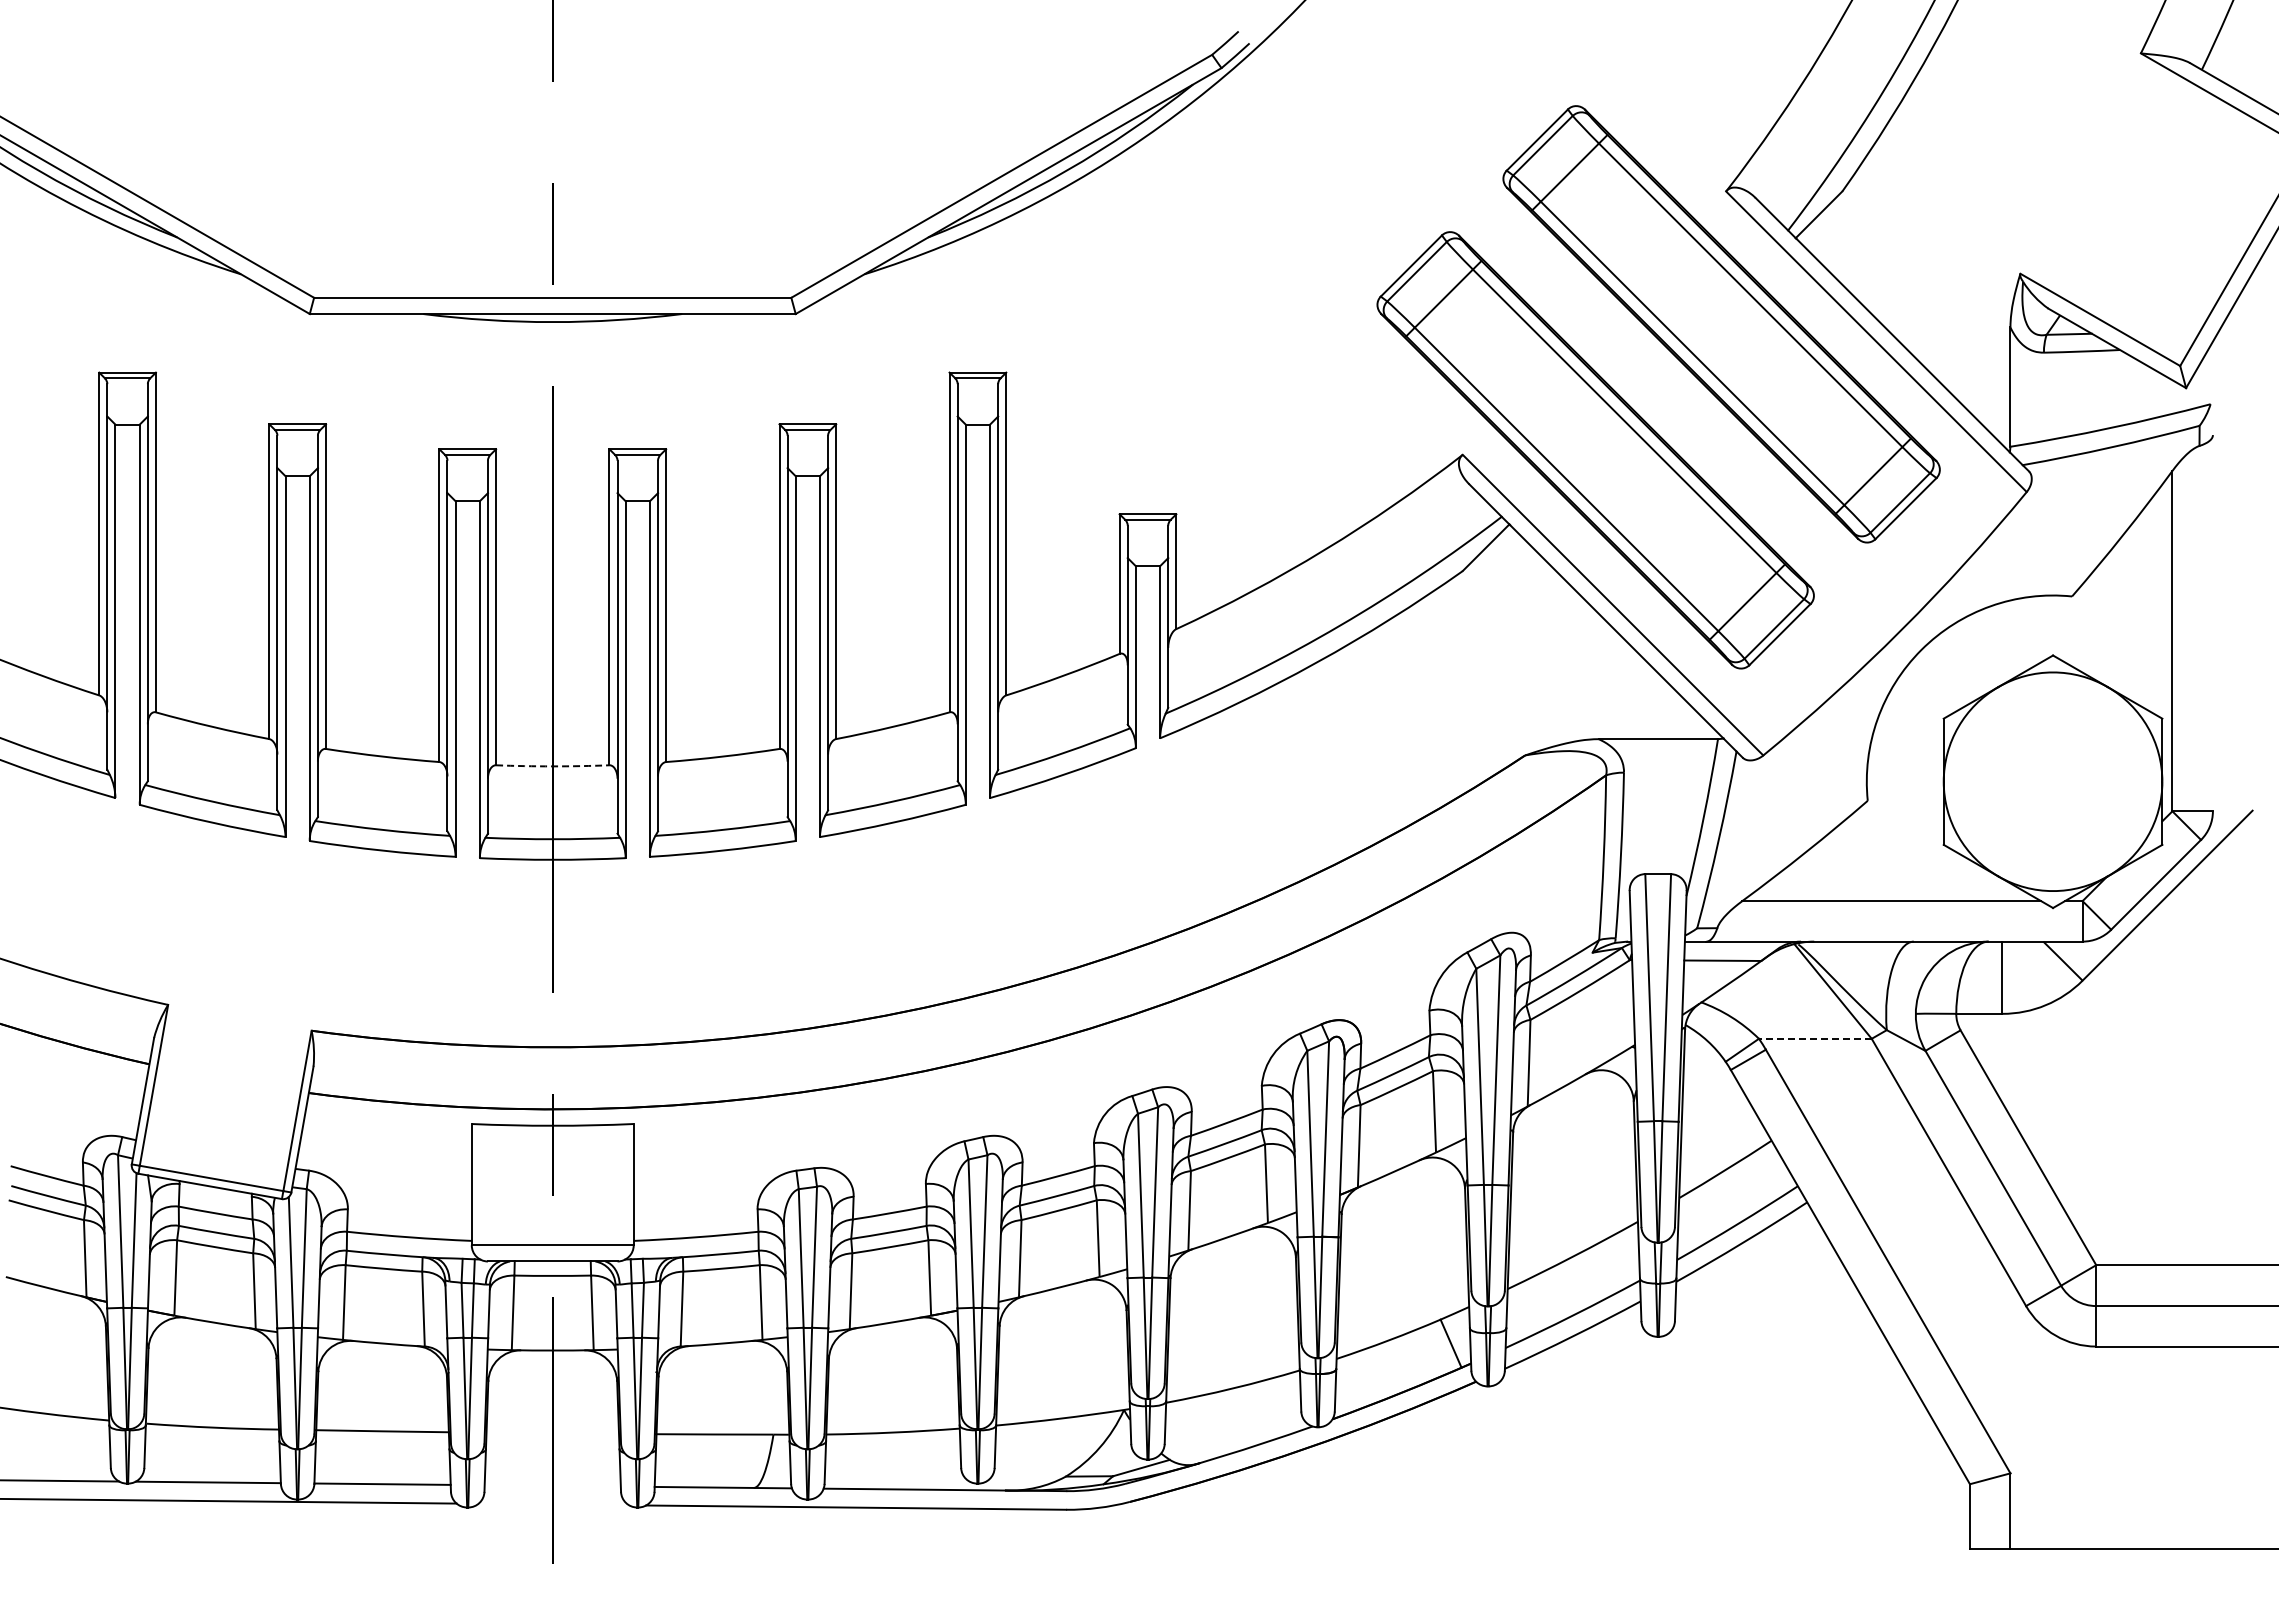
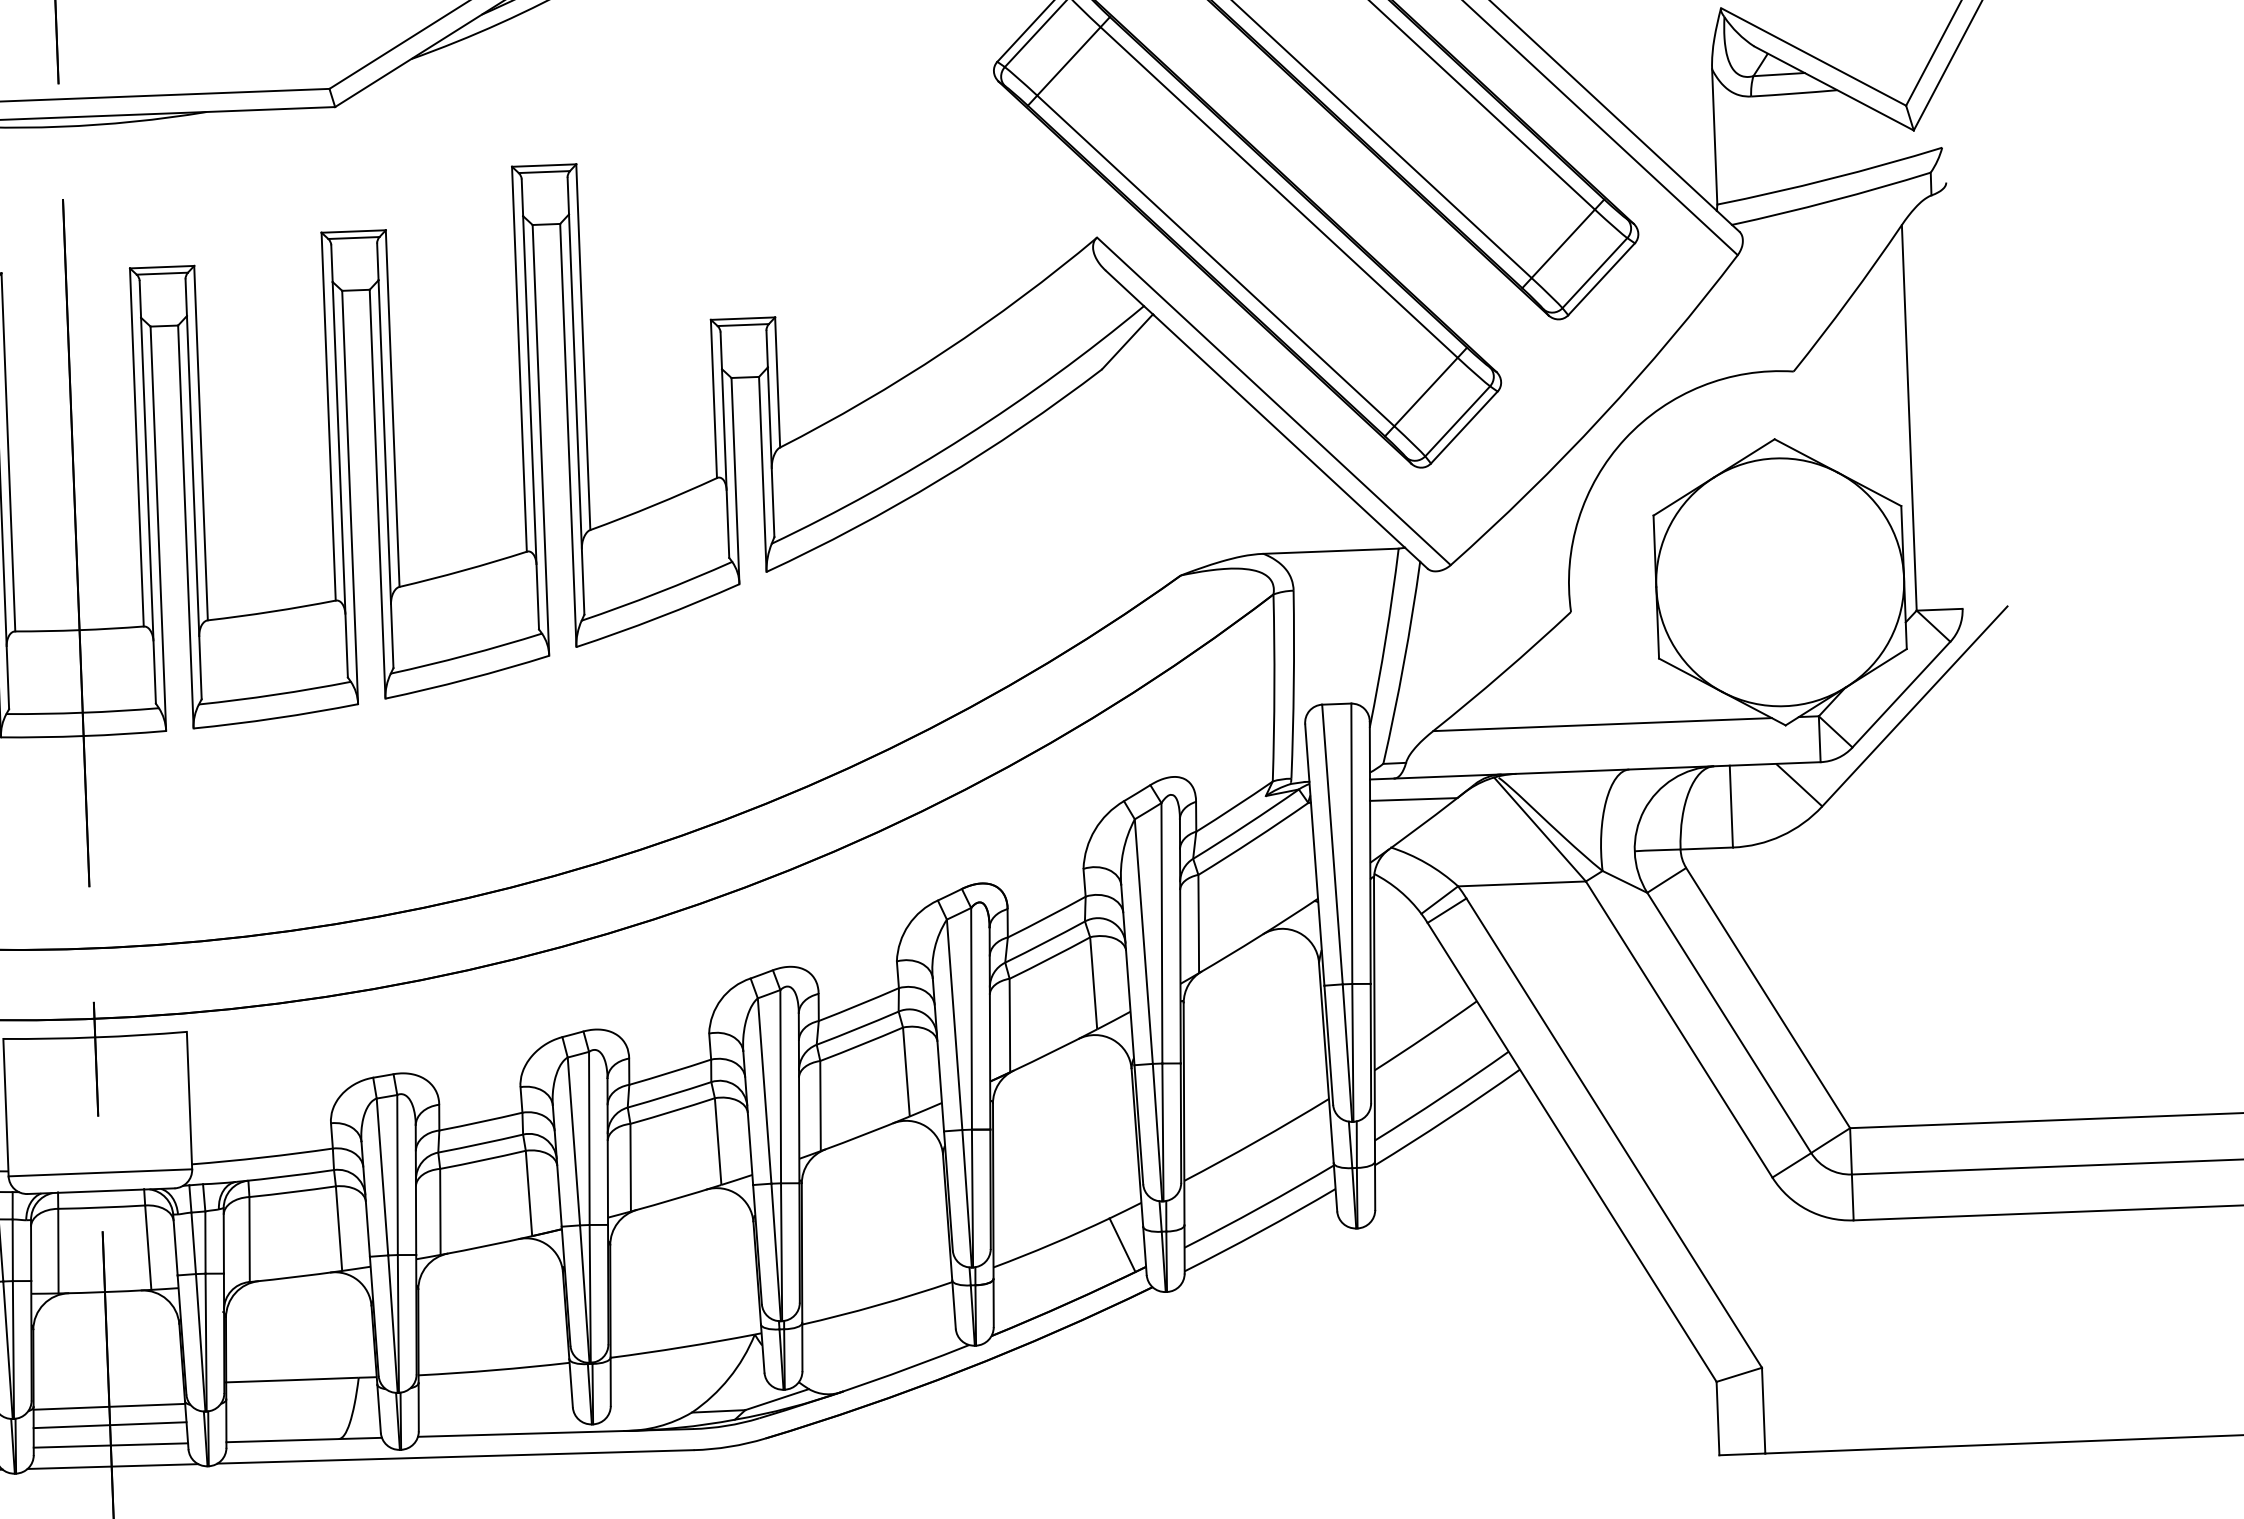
arc: (552, 766) -> (79, 630), dashed -> solid
line: (1814, 1038) -> (1521, 883), dashed -> solid
line: (552, 1451) -> (109, 1406), added
line: (552, 1468) -> (109, 1425), added
line: (552, 1485) -> (110, 1445), added
line: (553, 1504) -> (112, 1466), added

